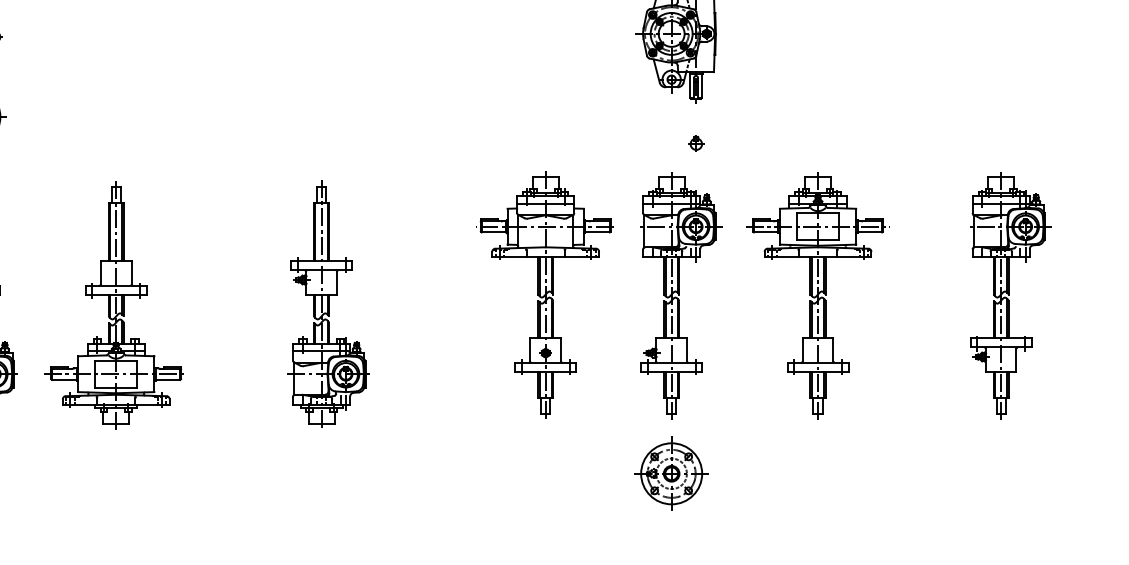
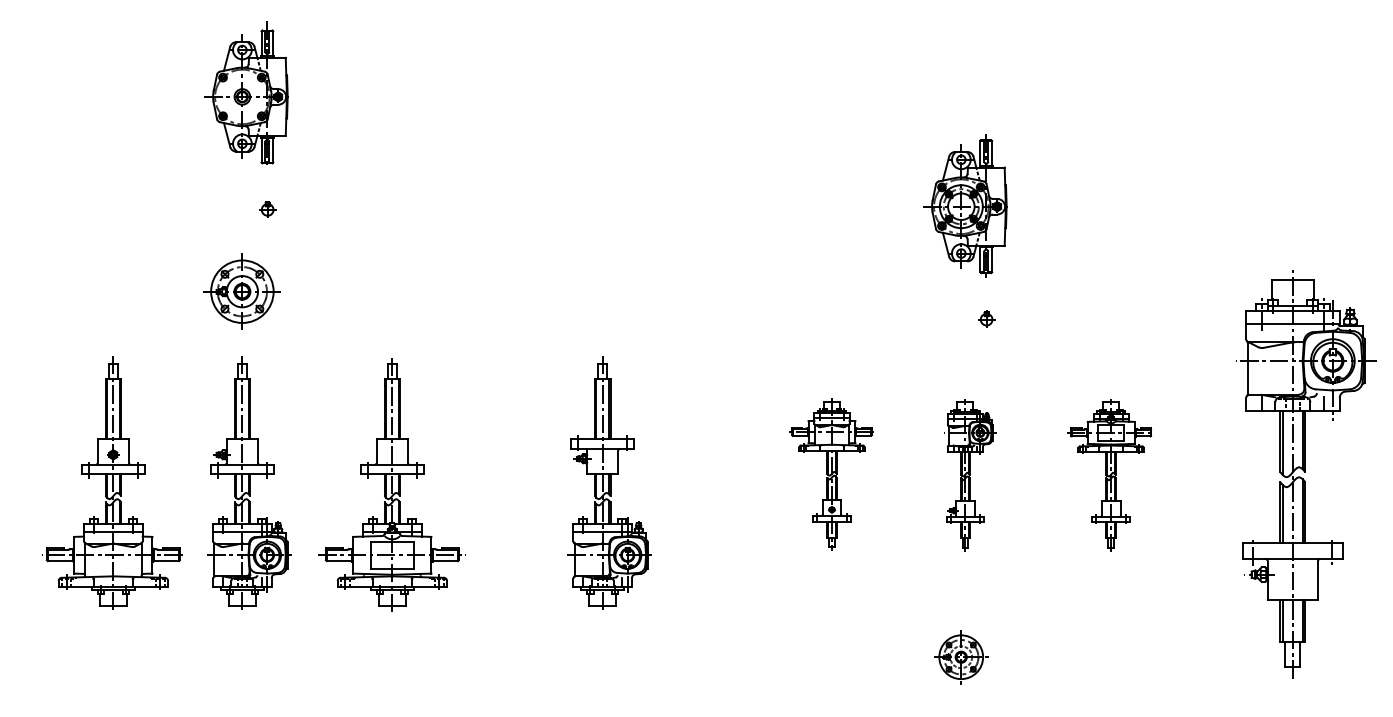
part: (544, 294) -> (831, 473), size x0.6
part: (681, 296) -> (971, 475), size x0.6
part: (817, 296) -> (1110, 475), size x0.6
part: (1010, 296) -> (1308, 475), size x1.6
part: (670, 473) -> (960, 656), size x0.7

